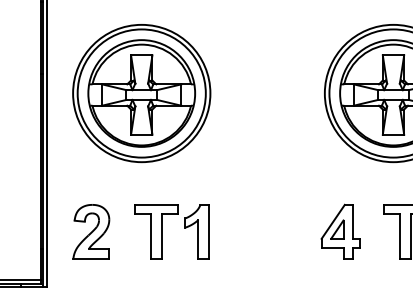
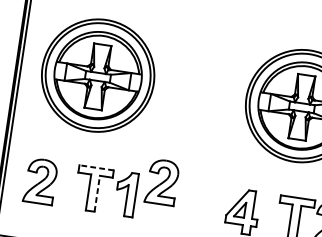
line: (156, 205) -> (96, 168), solid -> dashed
part: (238, 210) -> (162, 182), added
line: (162, 235) -> (97, 193), solid -> dashed

